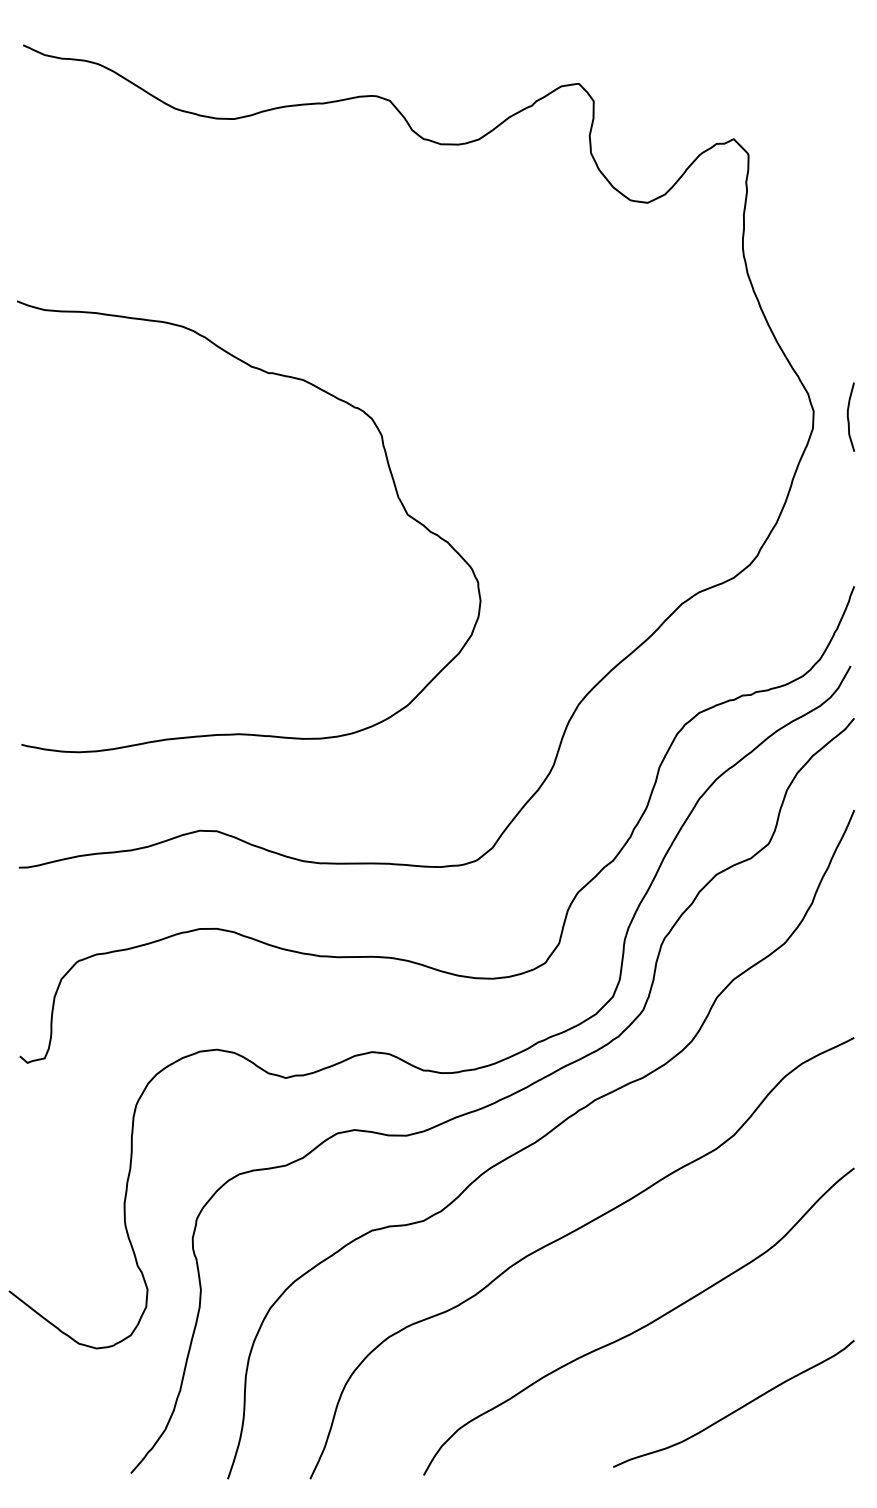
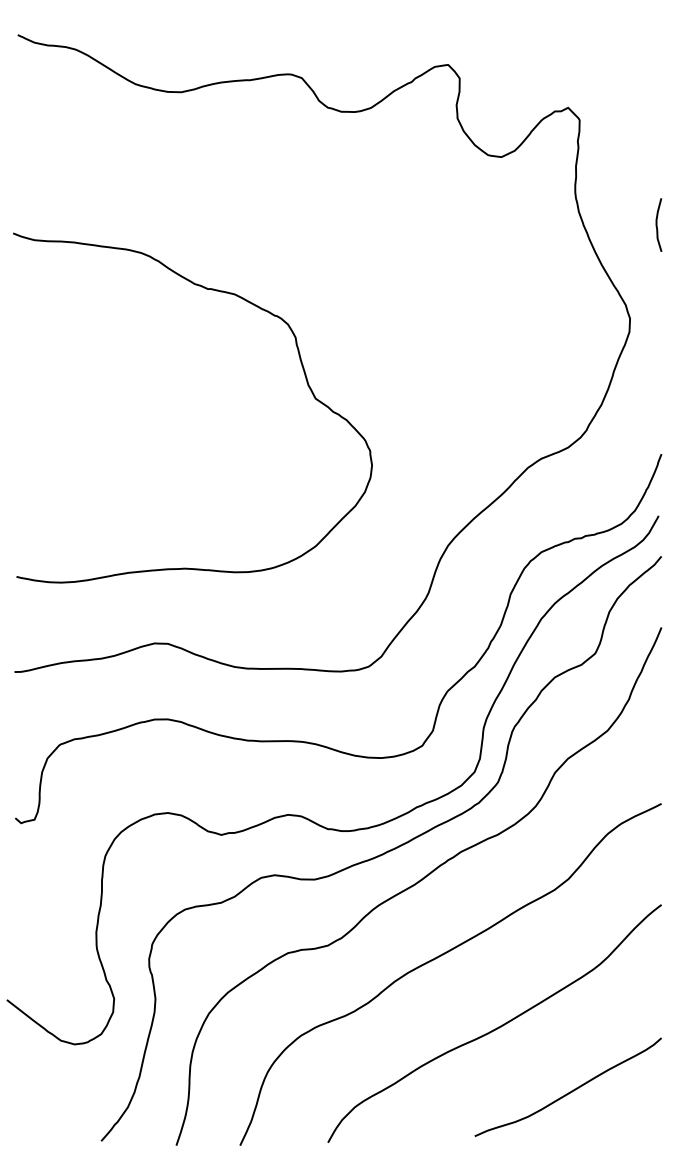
curve: (849, 416) -> (657, 224), moved

